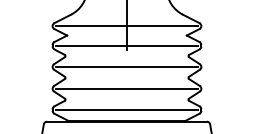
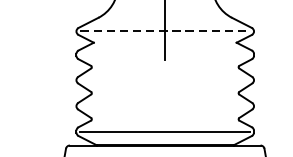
line: (127, 26) -> (165, 31), solid -> dashed
line: (126, 45) -> (164, 54), removed
line: (126, 66) -> (164, 79), removed
line: (126, 88) -> (164, 105), removed

